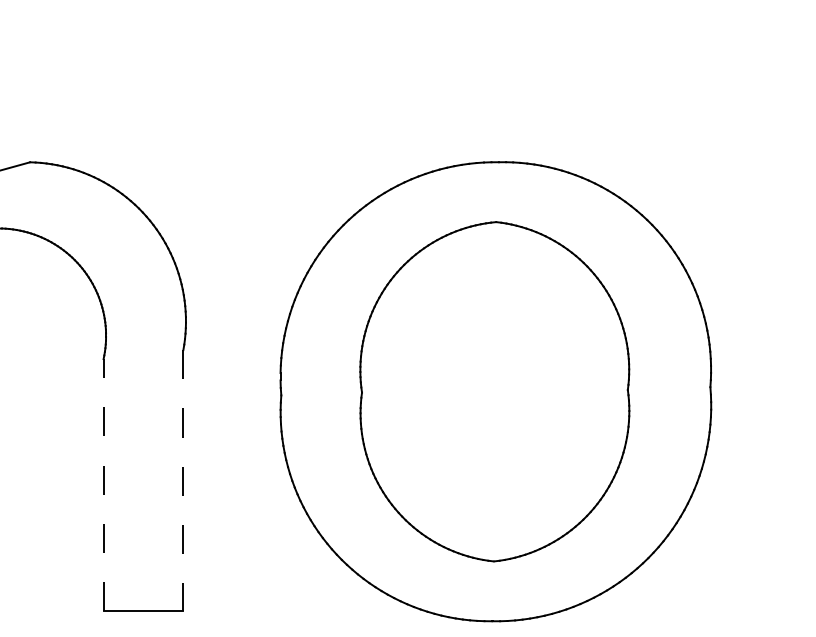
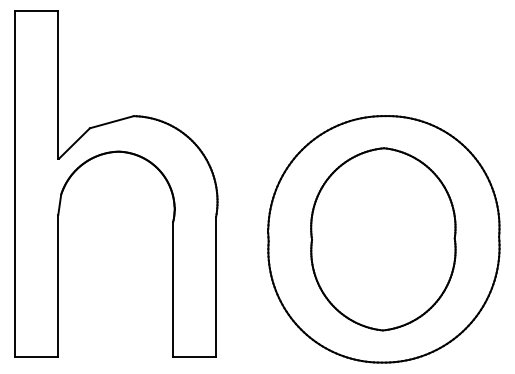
line: (184, 481) -> (216, 287), dashed -> solid
line: (103, 485) -> (173, 289), dashed -> solid

